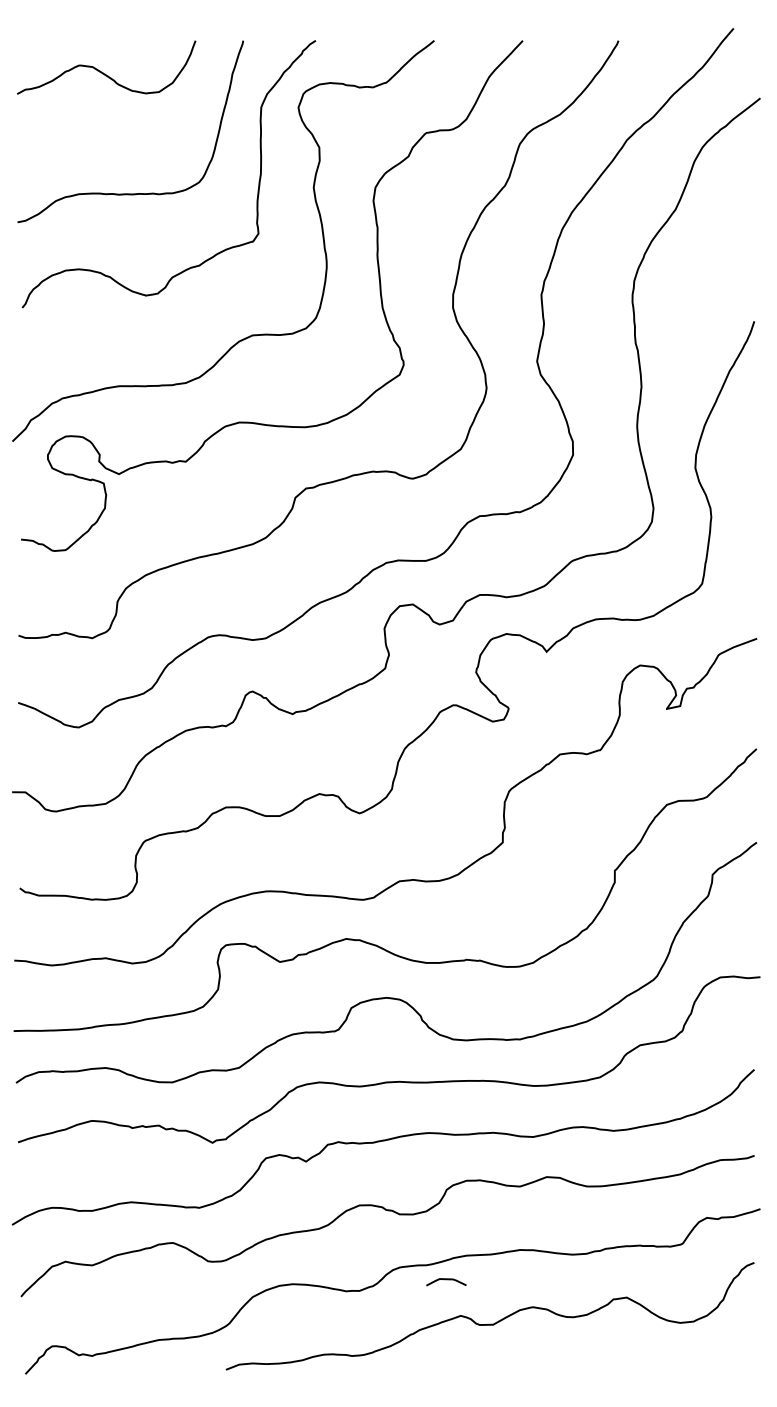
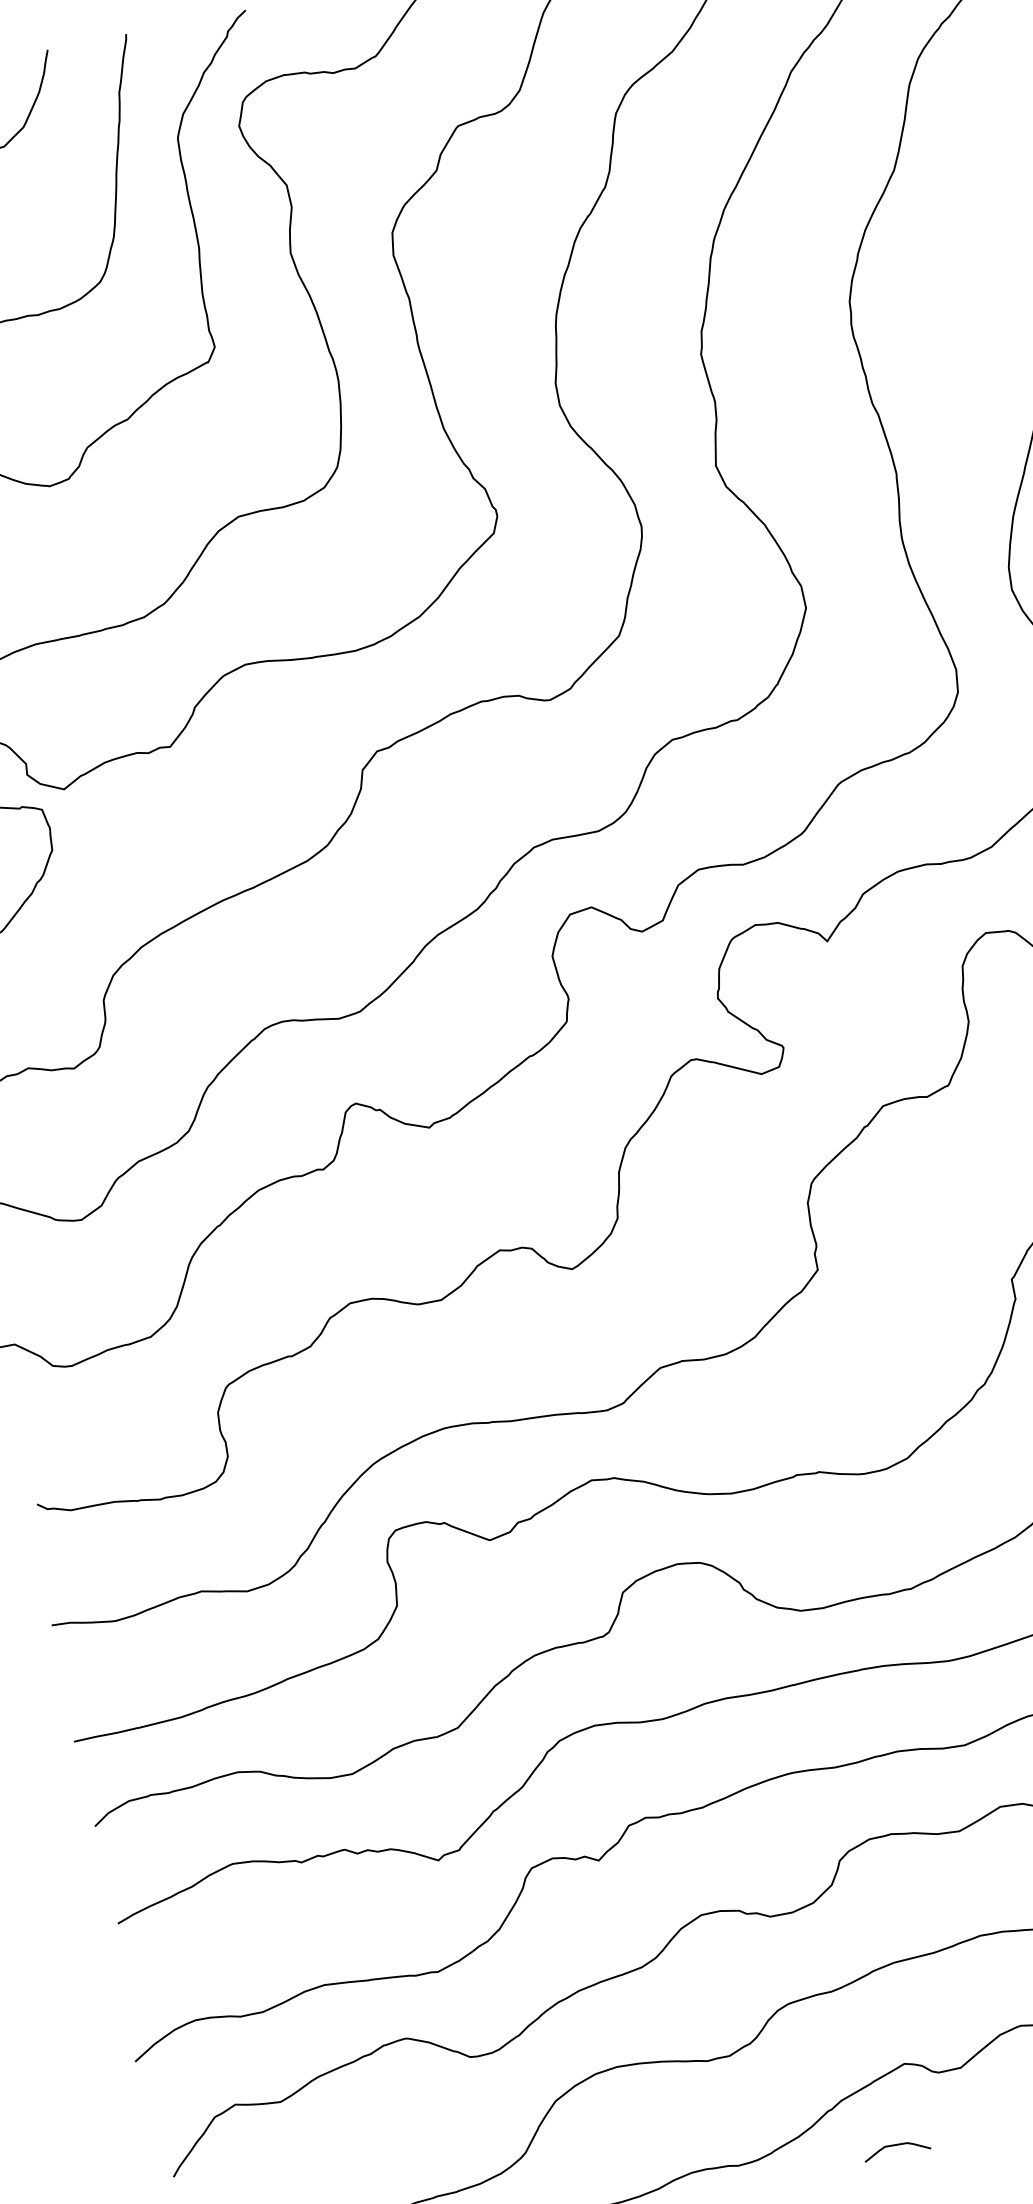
curve: (446, 1280) -> (896, 2147), moved

